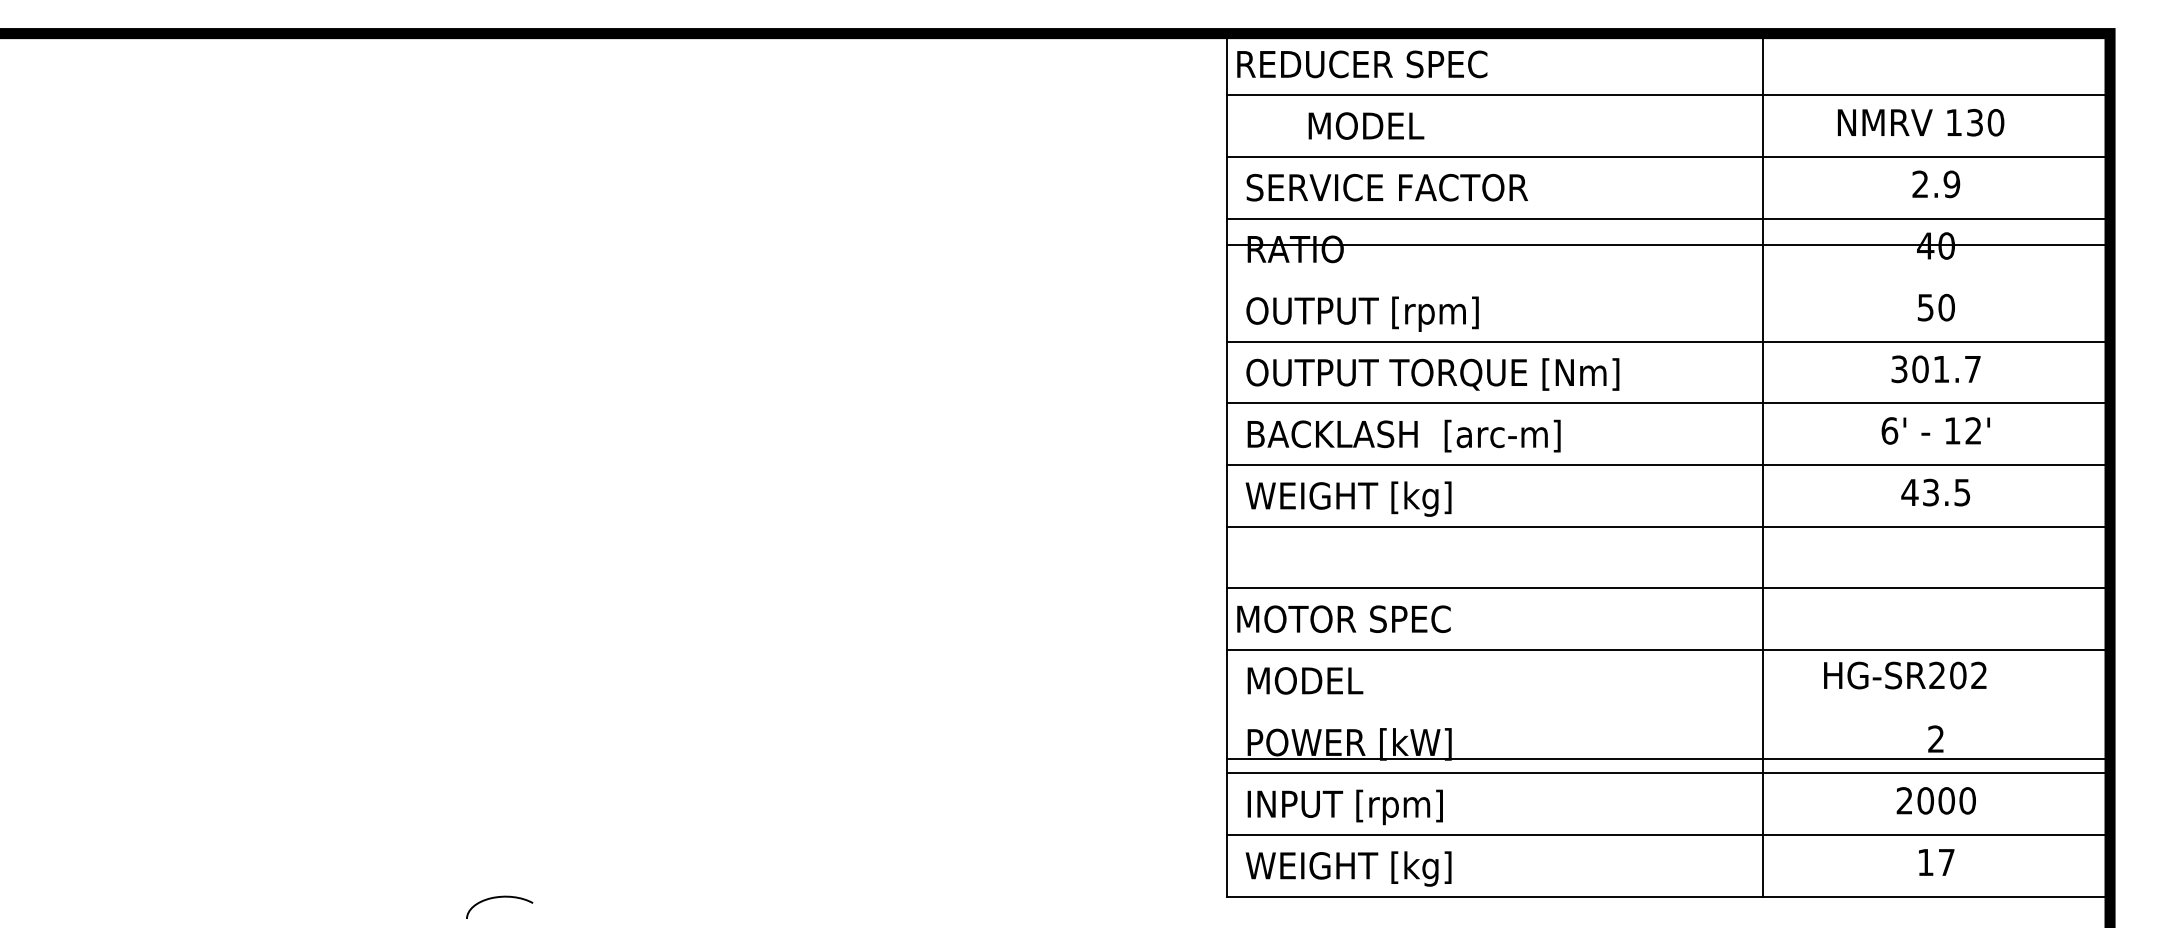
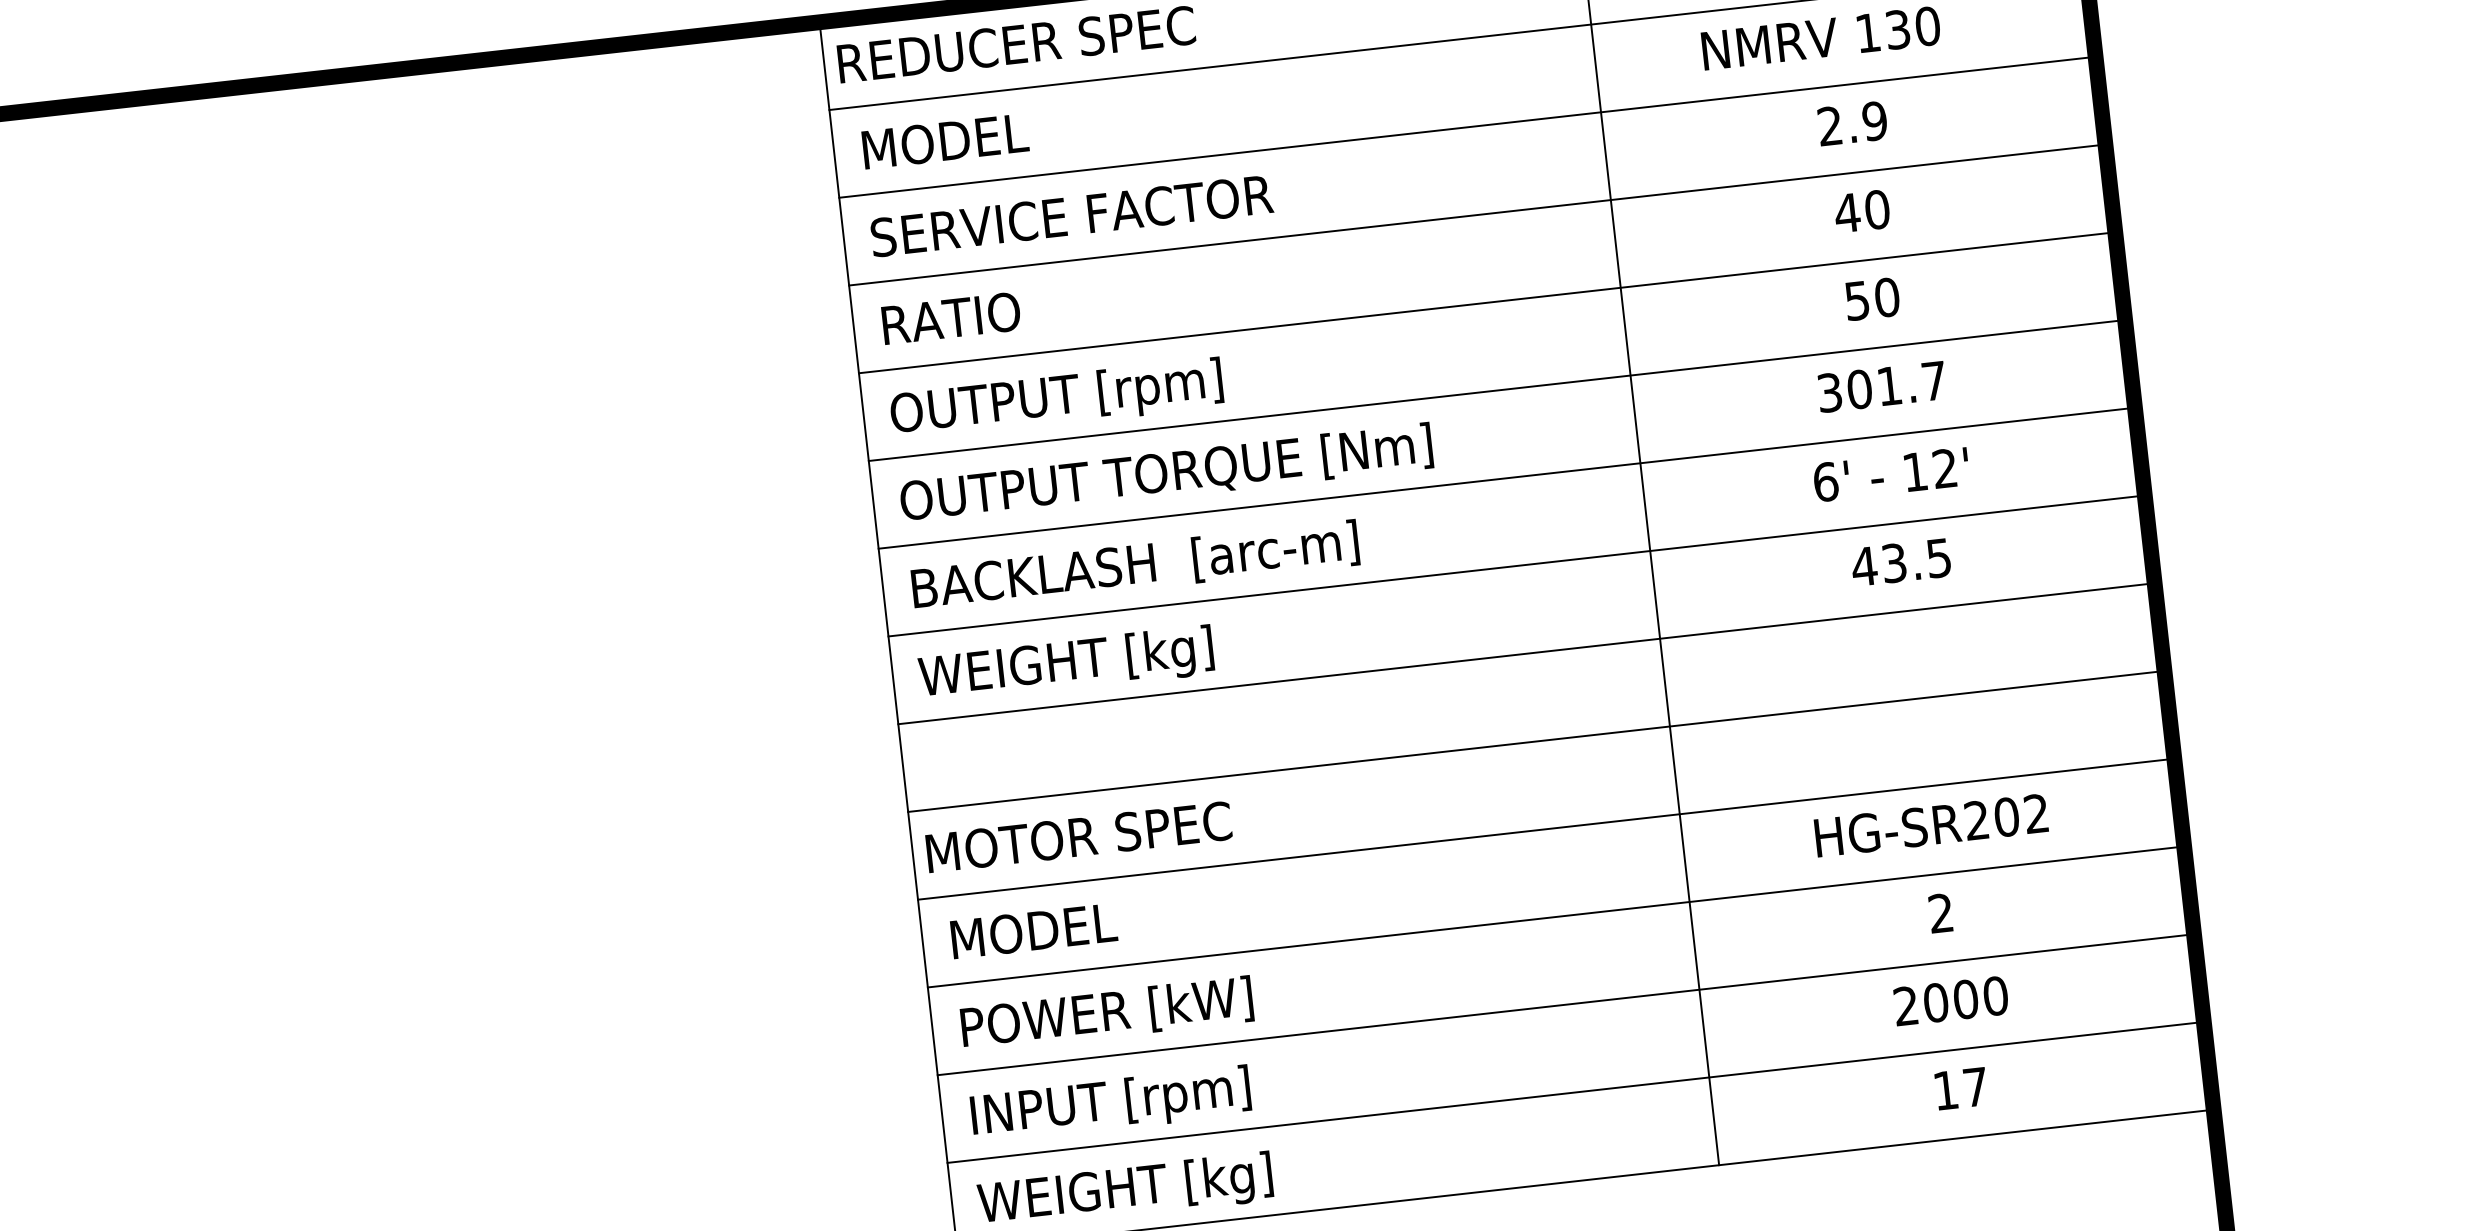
text: (1366, 125) -> (945, 140), moved
line: (1668, 245) -> (1486, 303), moved
text: (1905, 675) -> (1931, 825), moved
line: (1668, 758) -> (1555, 916), moved

